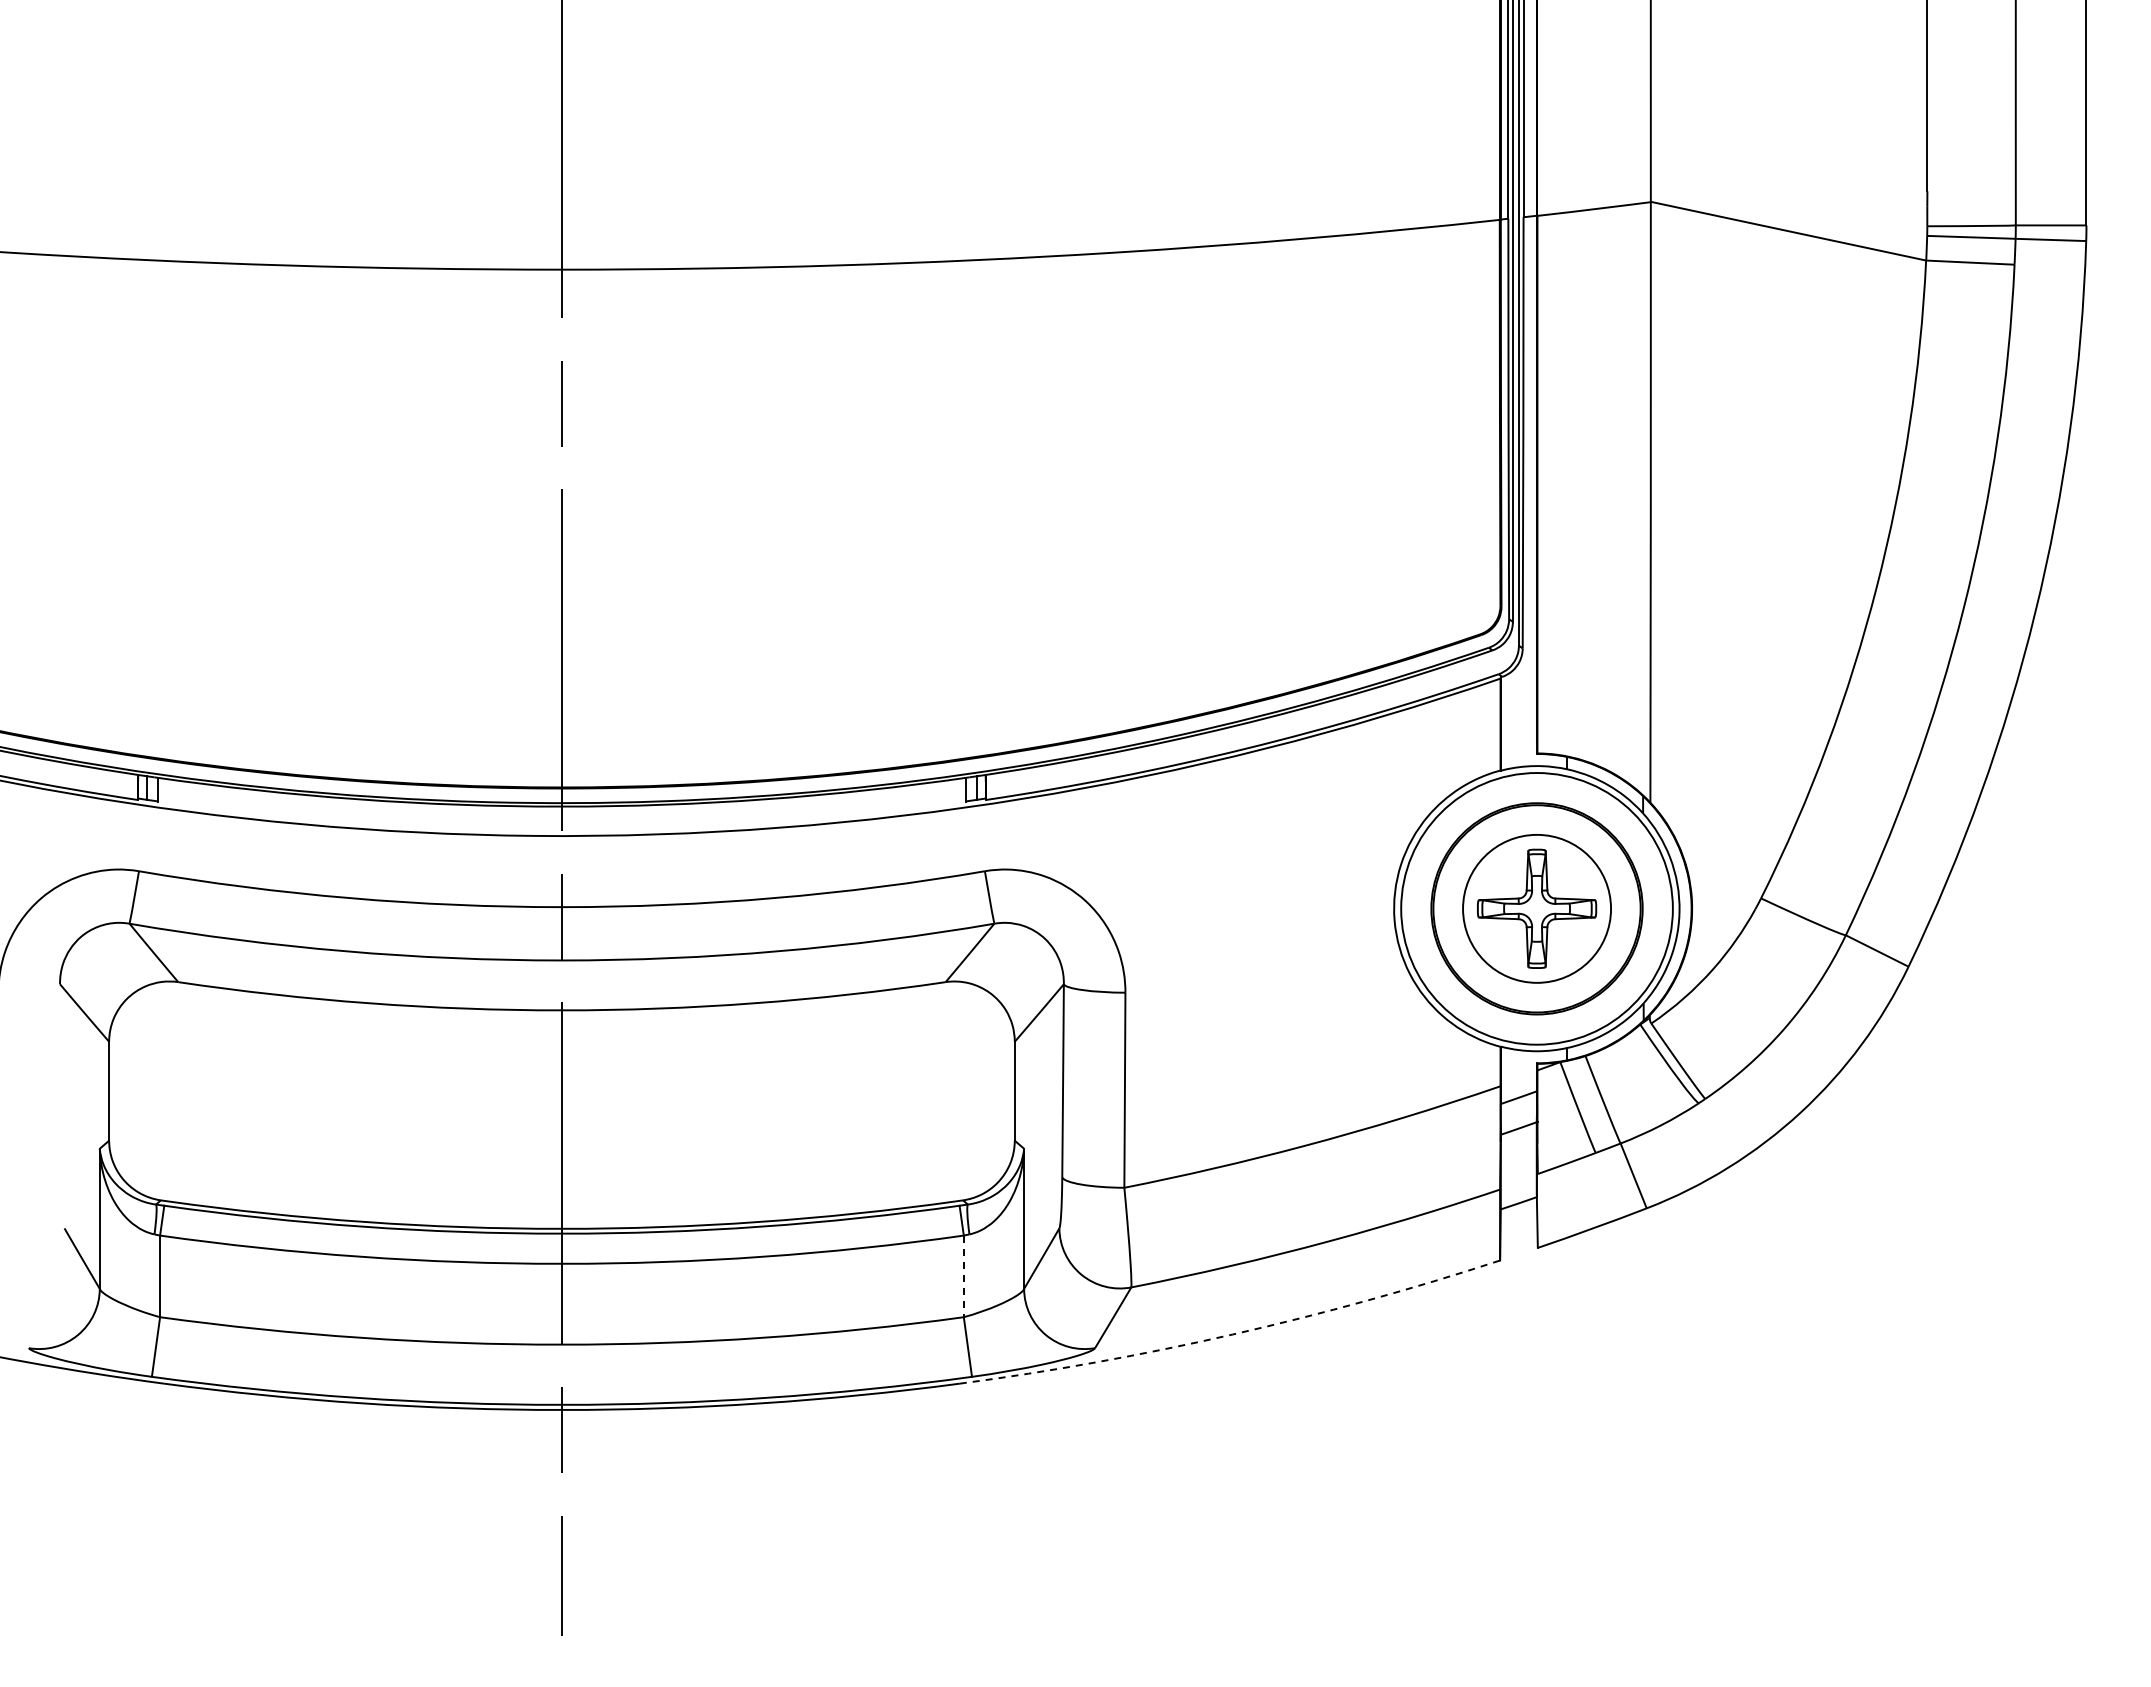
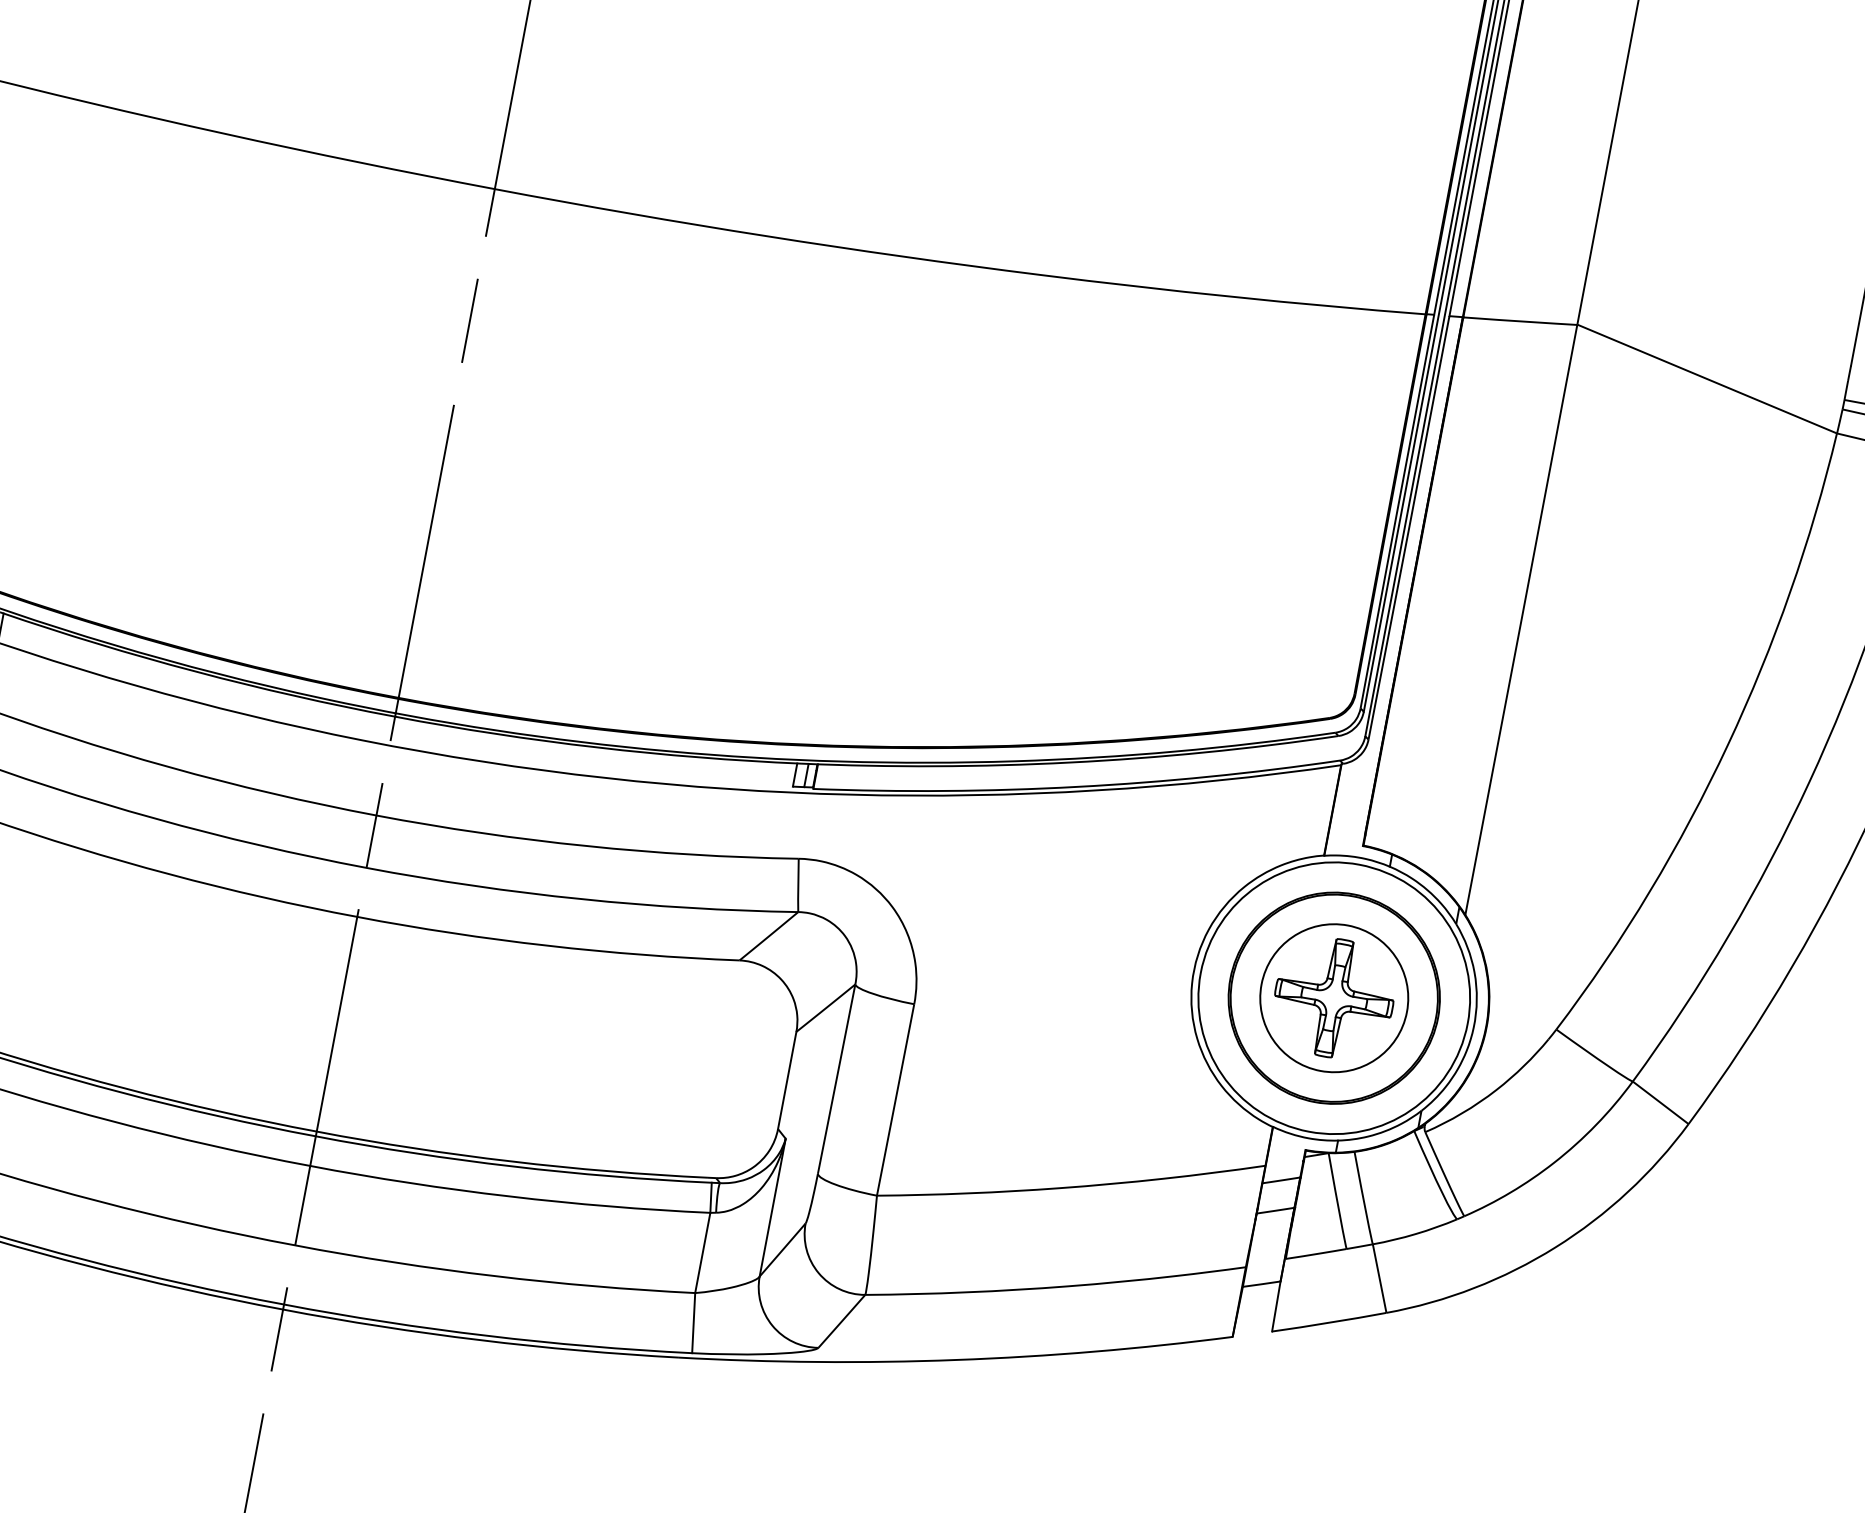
line: (963, 1276) -> (702, 1252), dashed -> solid
arc: (1232, 1334) -> (956, 1359), dashed -> solid

